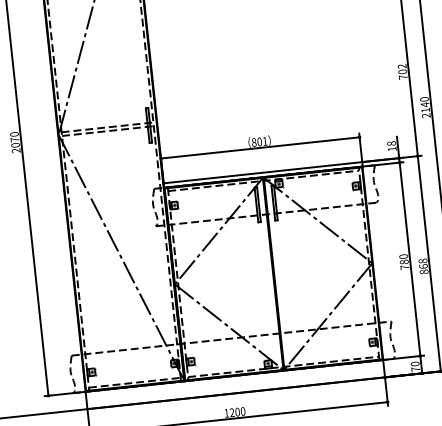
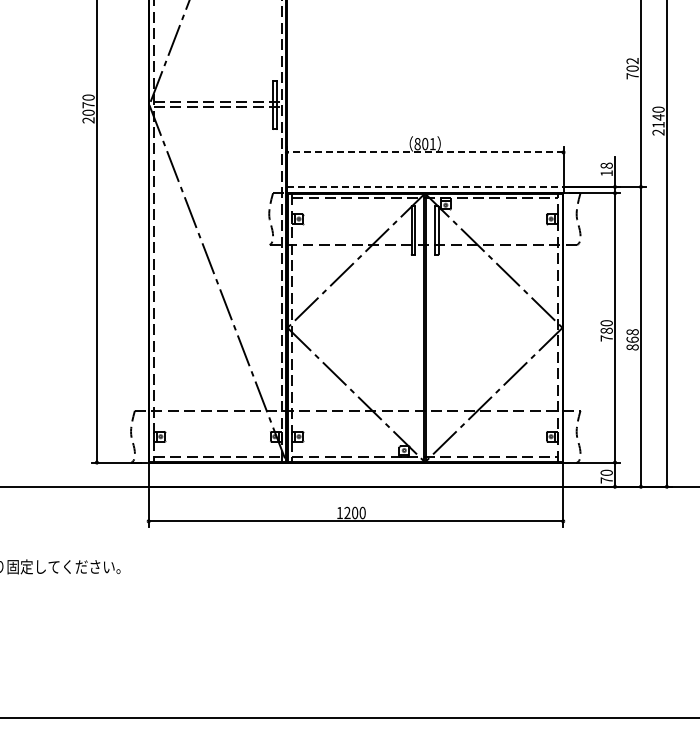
line: (259, 148) -> (424, 152), solid -> dashed
line: (263, 172) -> (425, 186), solid -> dashed

